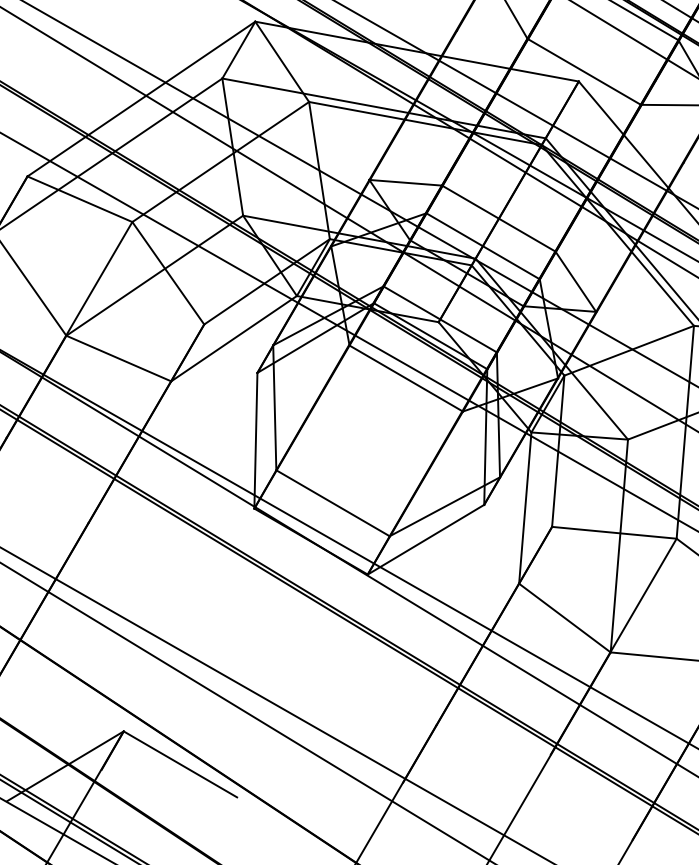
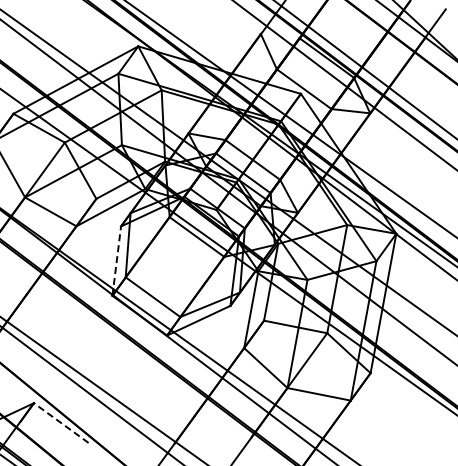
line: (255, 441) -> (116, 261), solid -> dashed
line: (180, 765) -> (61, 423), solid -> dashed

